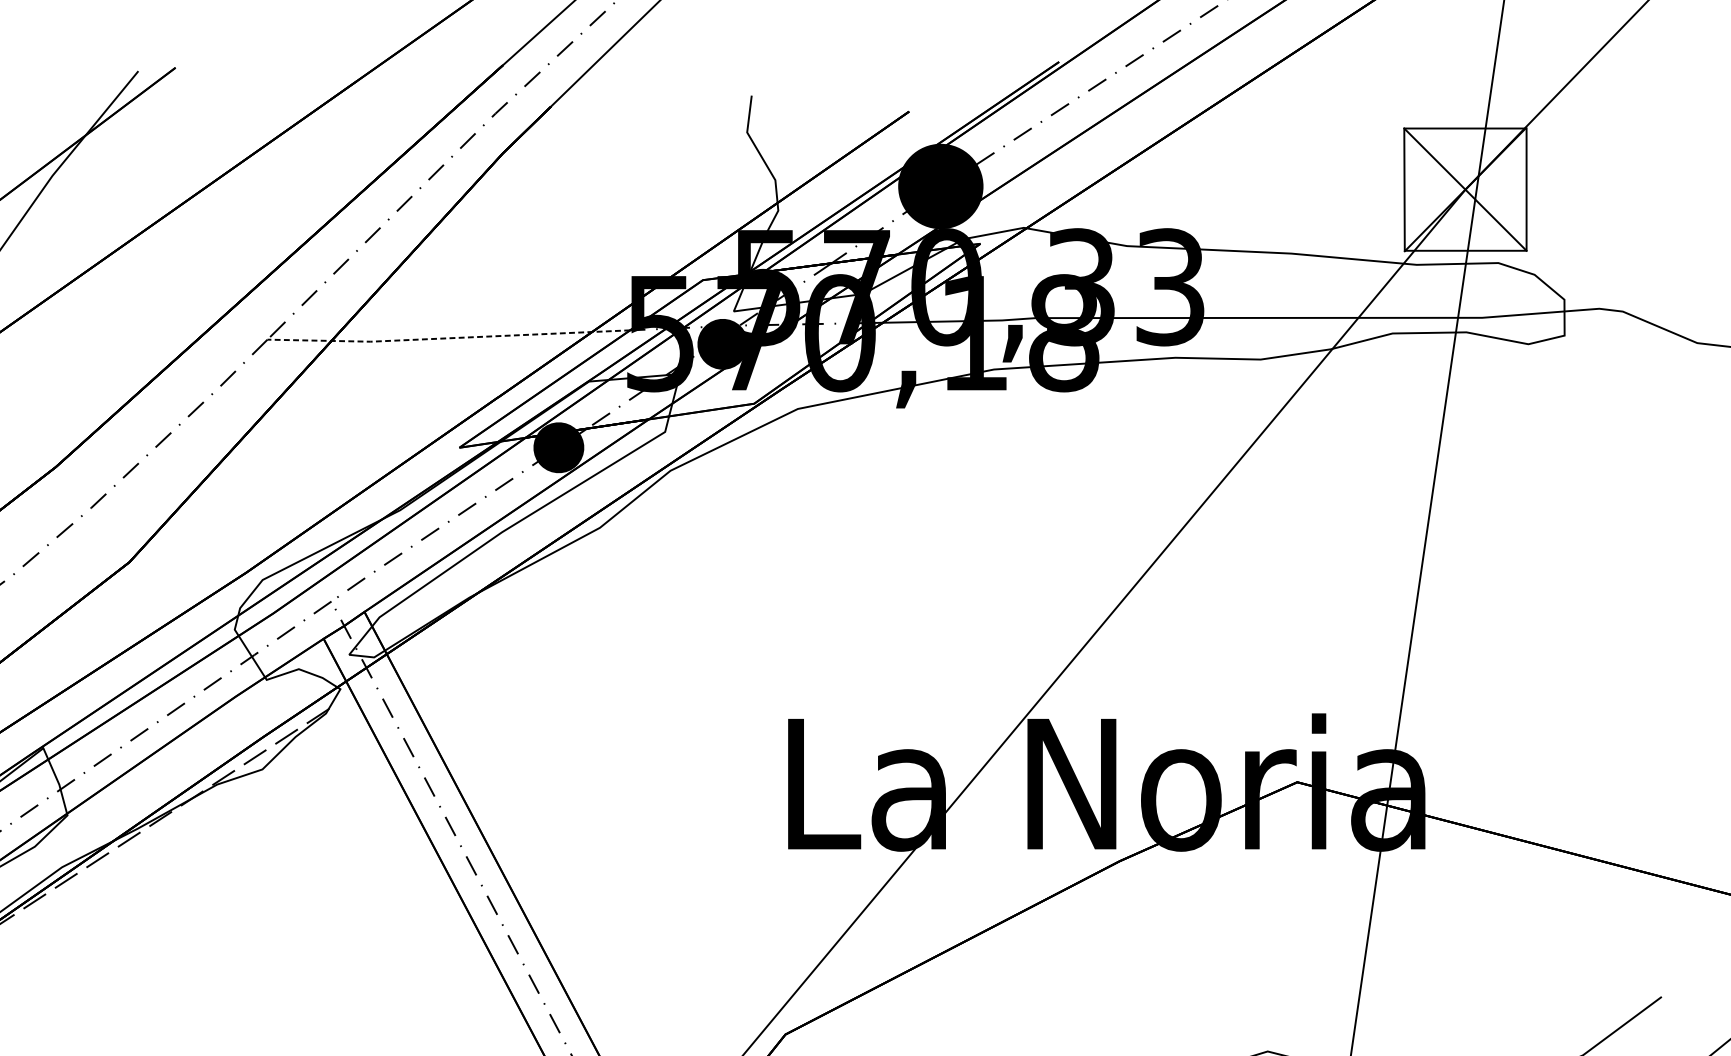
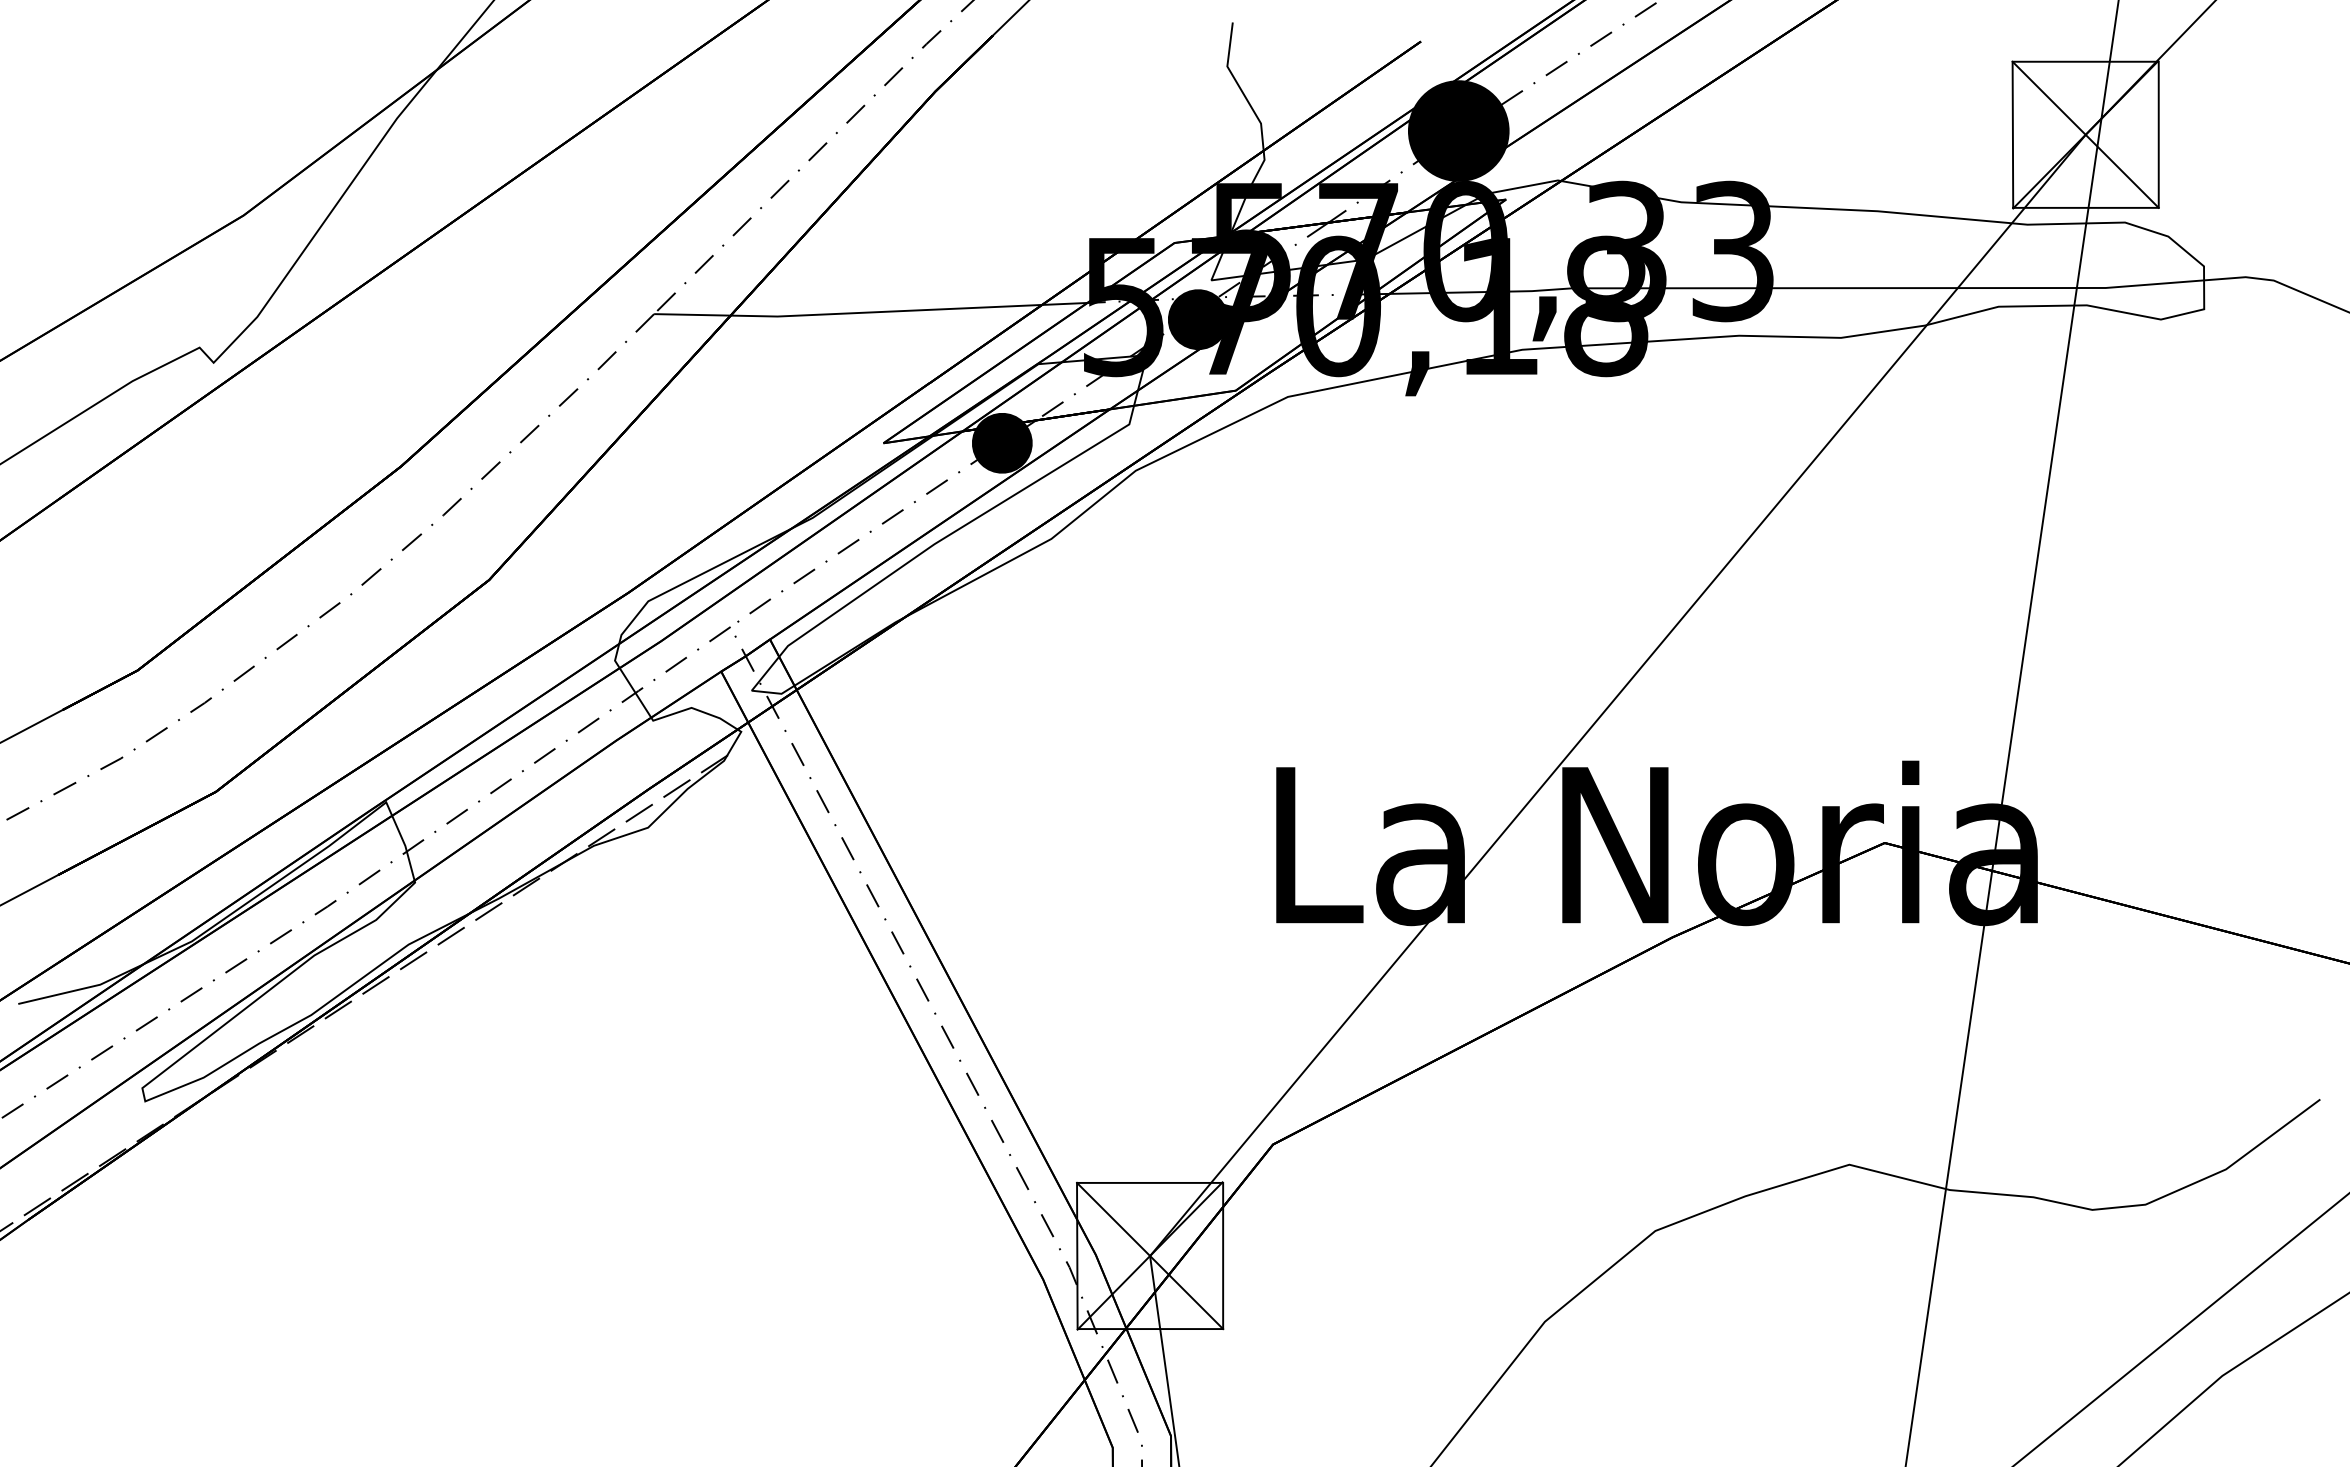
line: (448, 338) -> (870, 312), dashed -> solid

